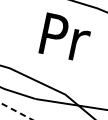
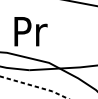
text: (64, 37) -> (30, 31), moved

